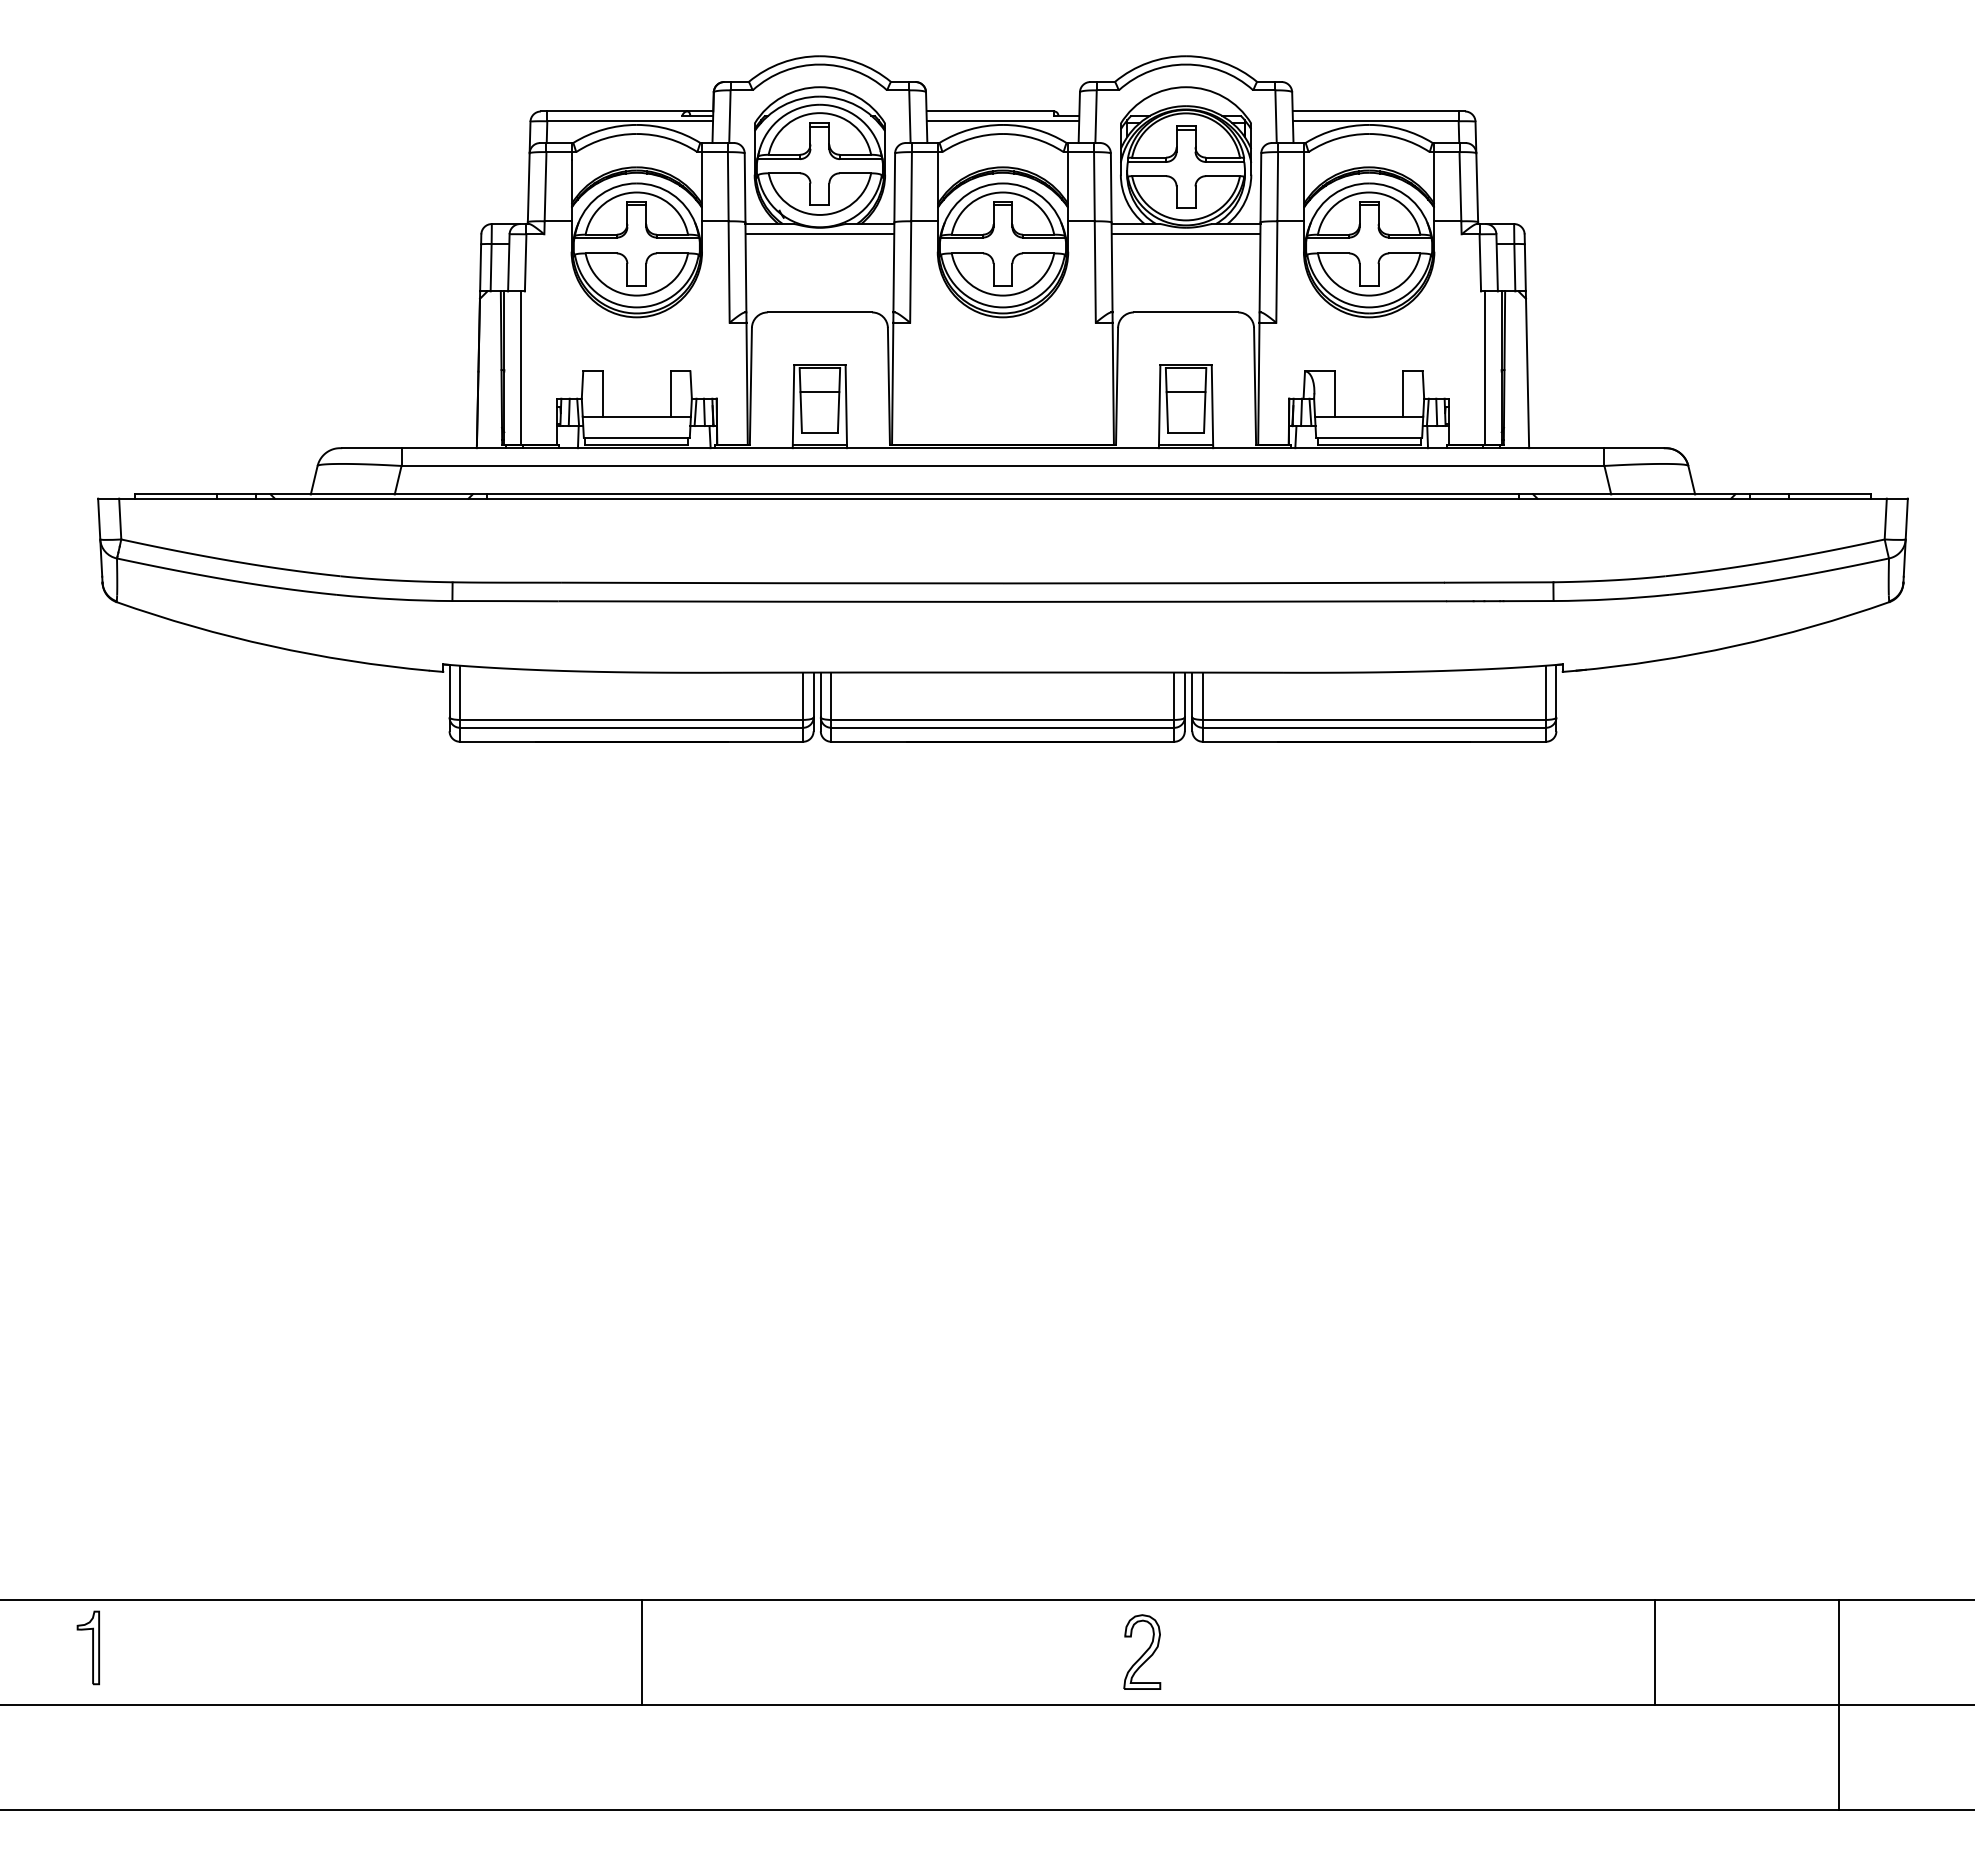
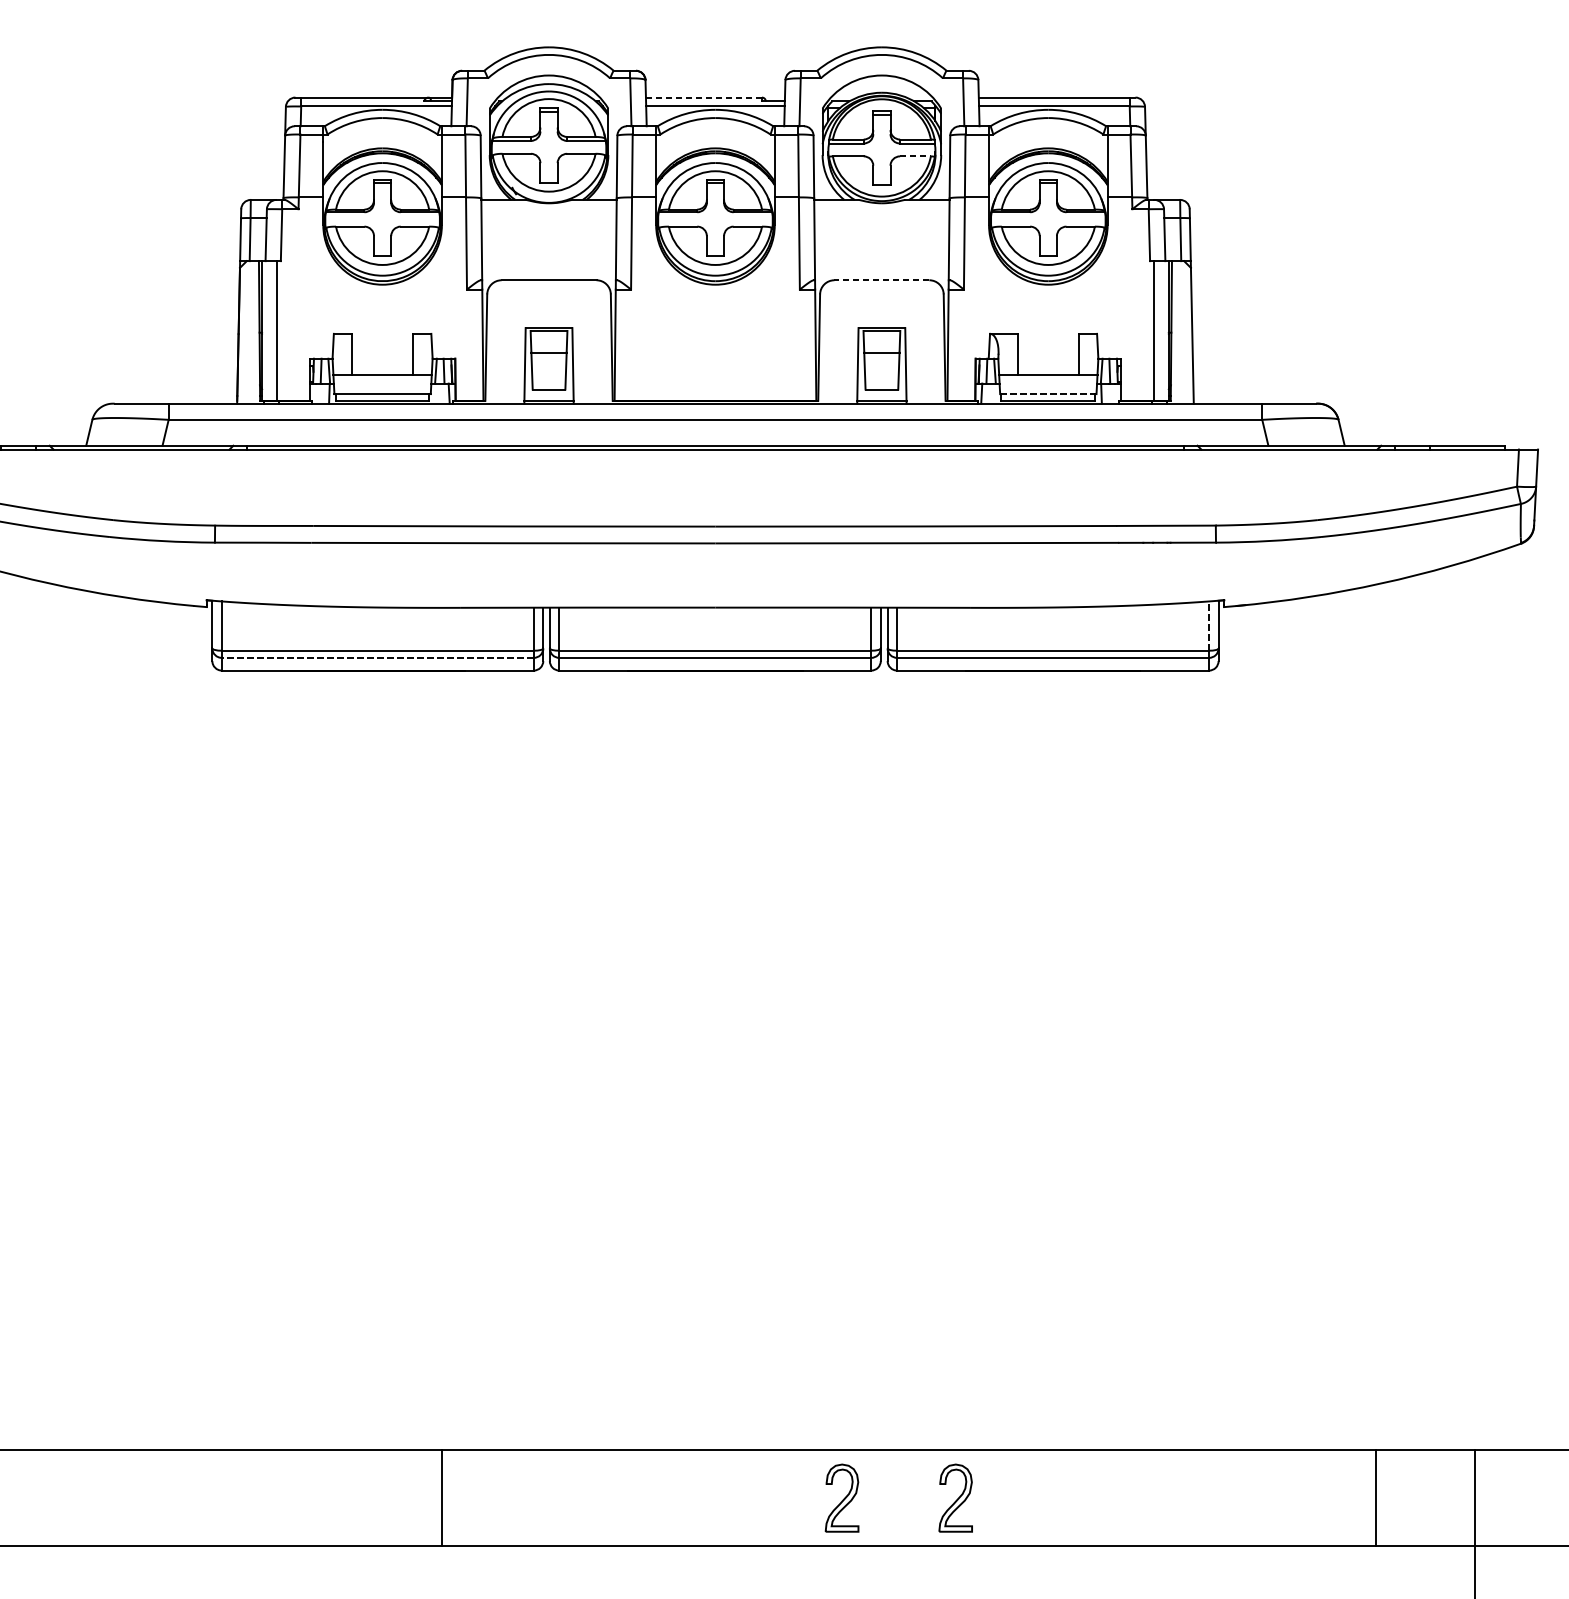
line: (990, 111) -> (704, 97), solid -> dashed
line: (1223, 176) -> (915, 156), solid -> dashed
line: (819, 234) -> (548, 209), removed
line: (1185, 234) -> (881, 209), removed
line: (1185, 312) -> (881, 280), solid -> dashed
line: (1369, 437) -> (1048, 393), solid -> dashed
line: (1545, 692) -> (1208, 625), solid -> dashed
line: (631, 727) -> (377, 657), solid -> dashed
line: (642, 1651) -> (442, 1497), moved
part: (1267, 1651) -> (955, 1497), added
line: (1654, 1651) -> (1375, 1497), moved

